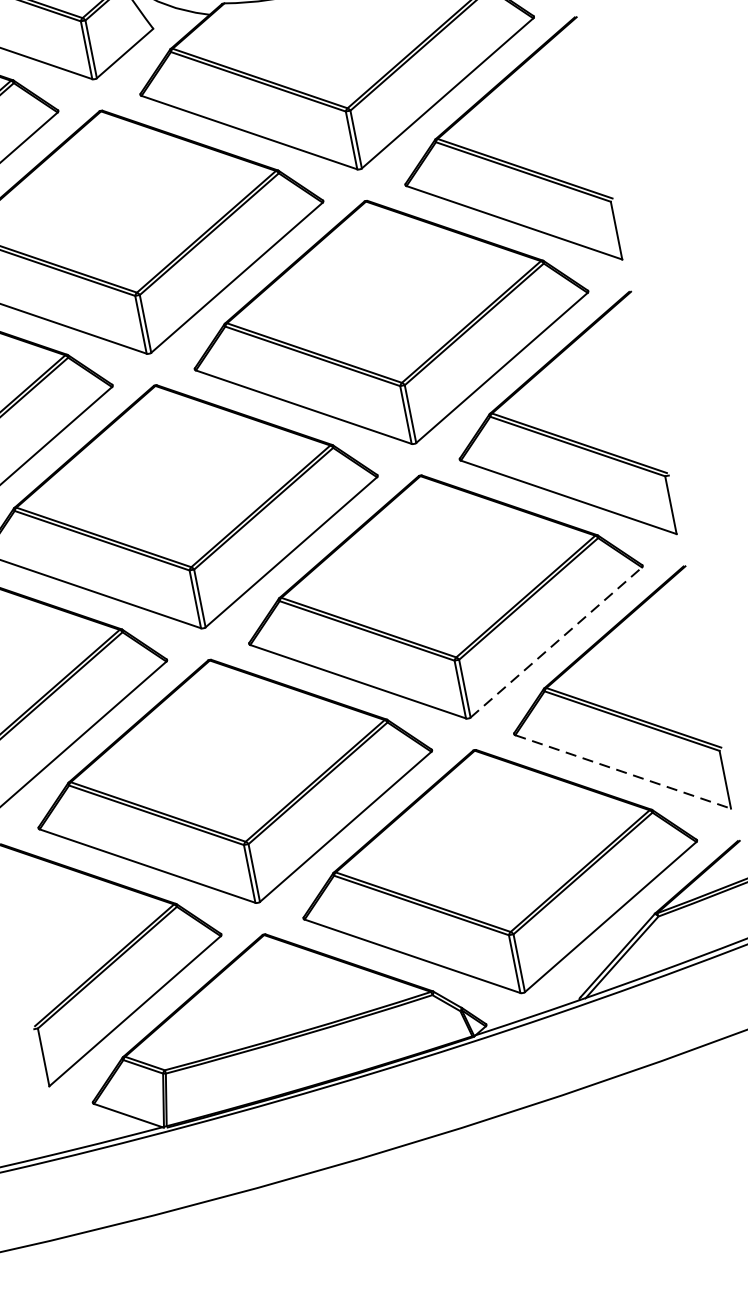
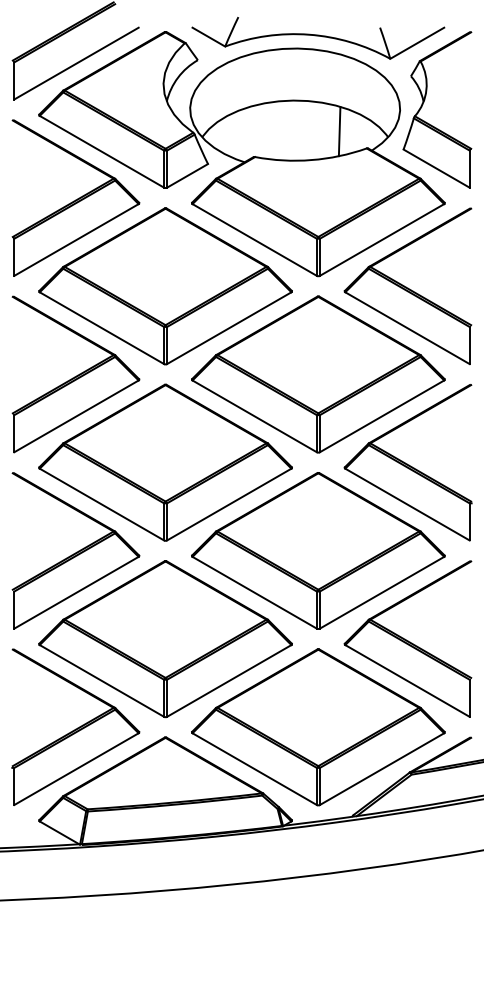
line: (556, 641) -> (382, 592), dashed -> solid
line: (623, 771) -> (407, 680), dashed -> solid

